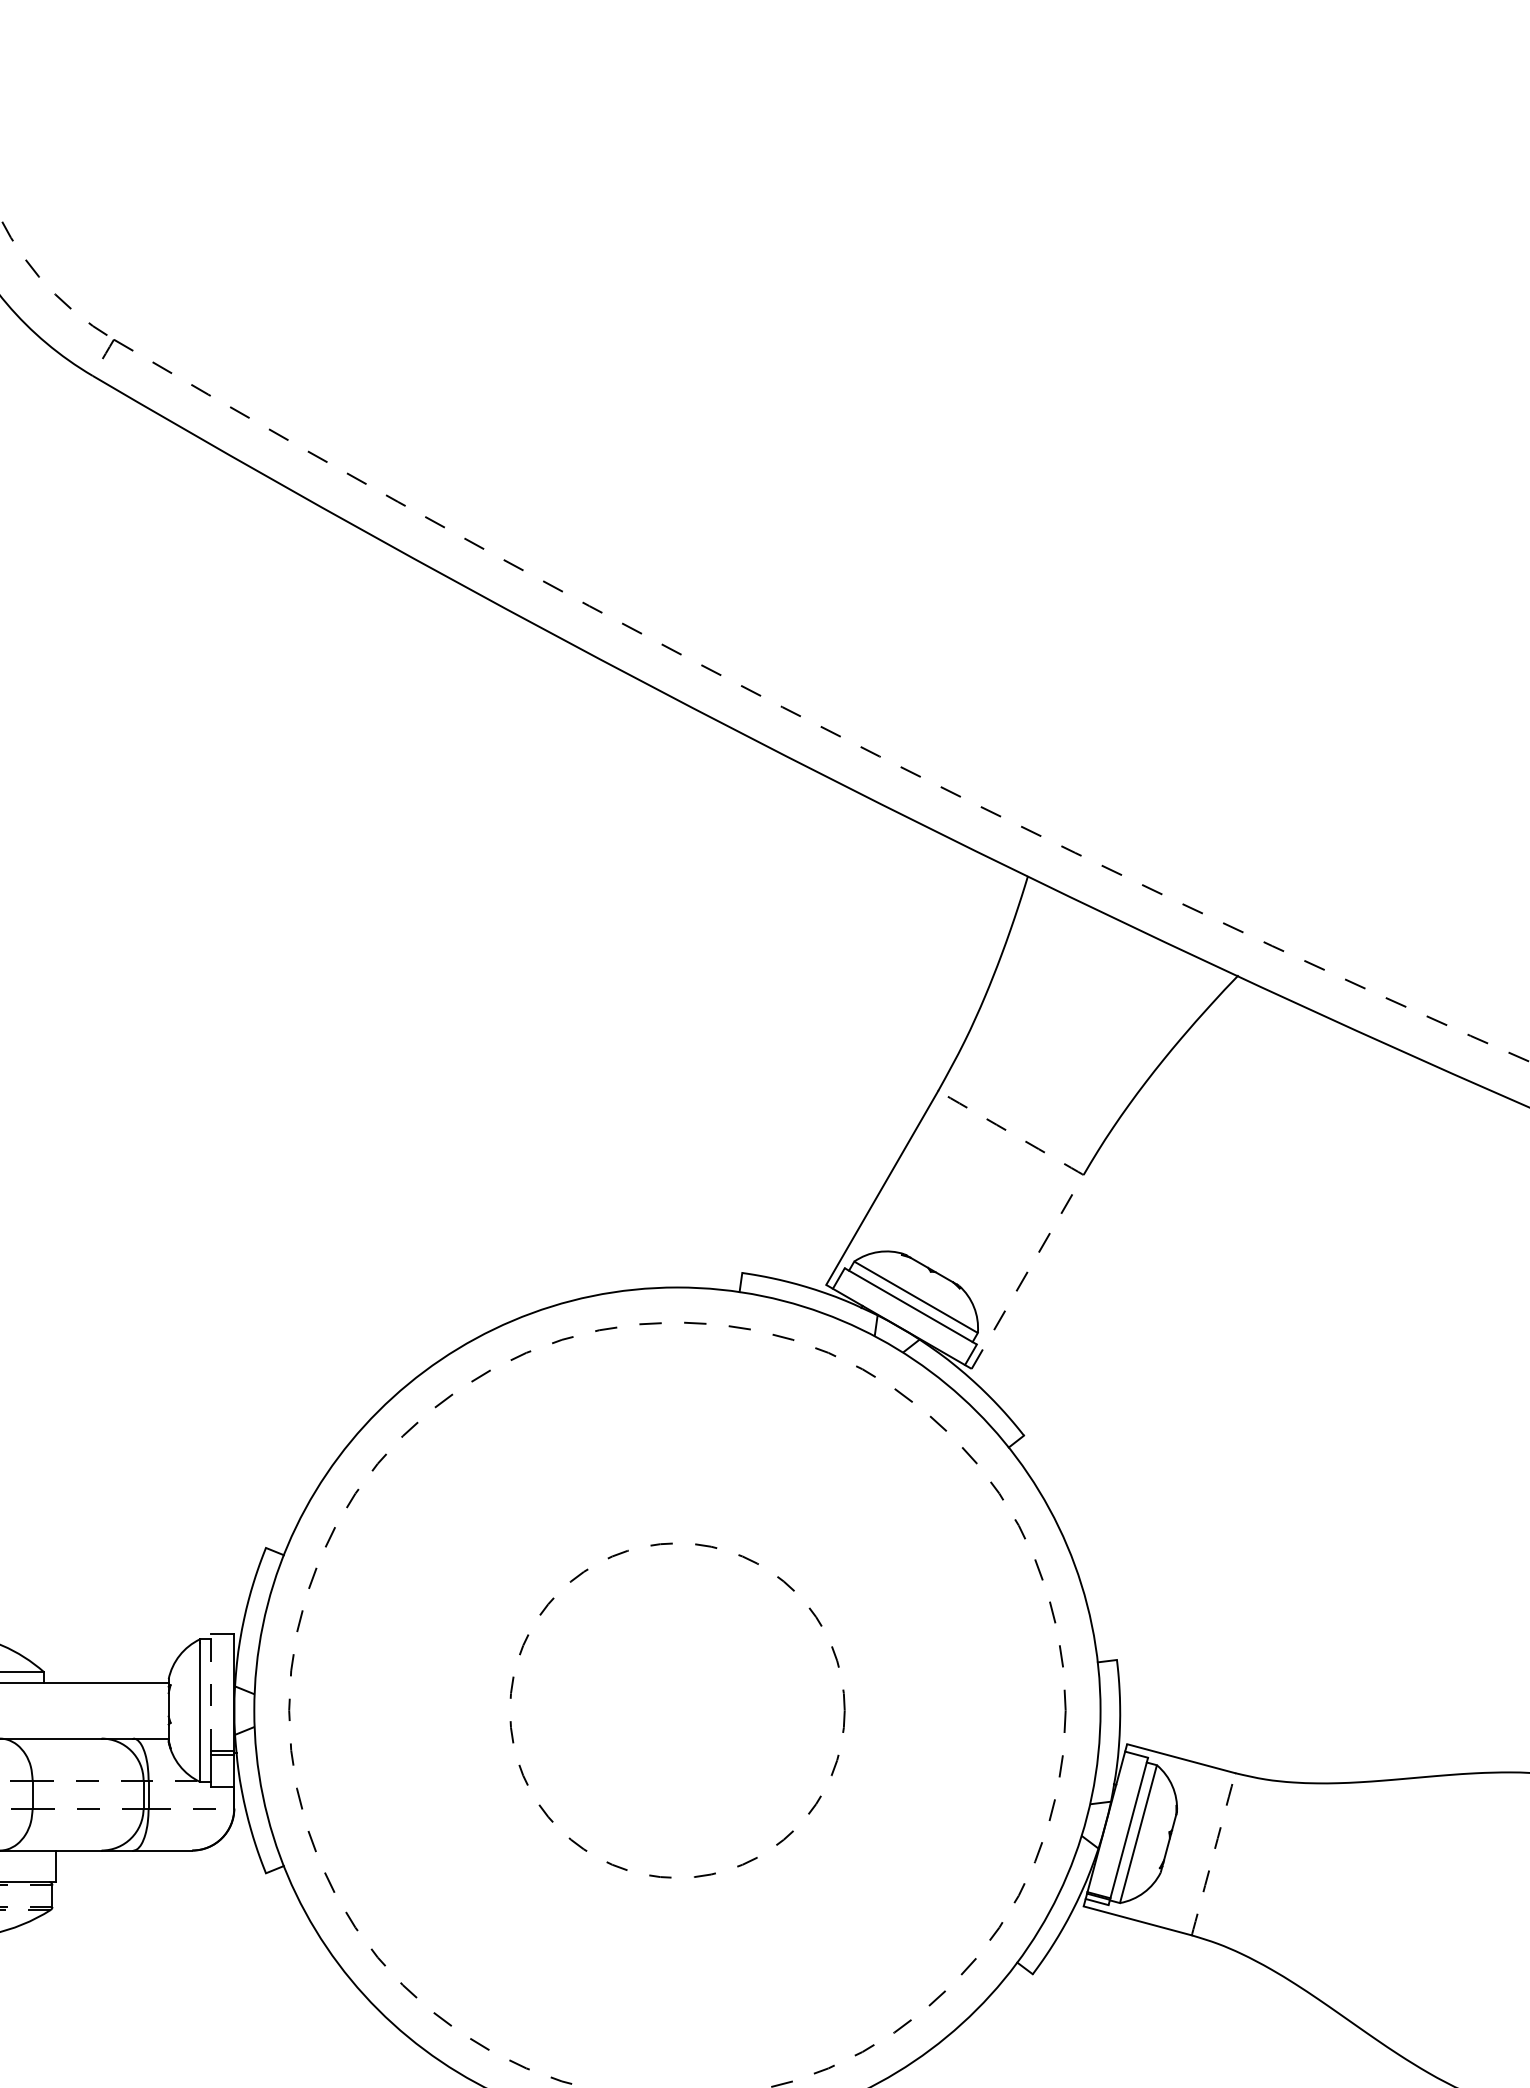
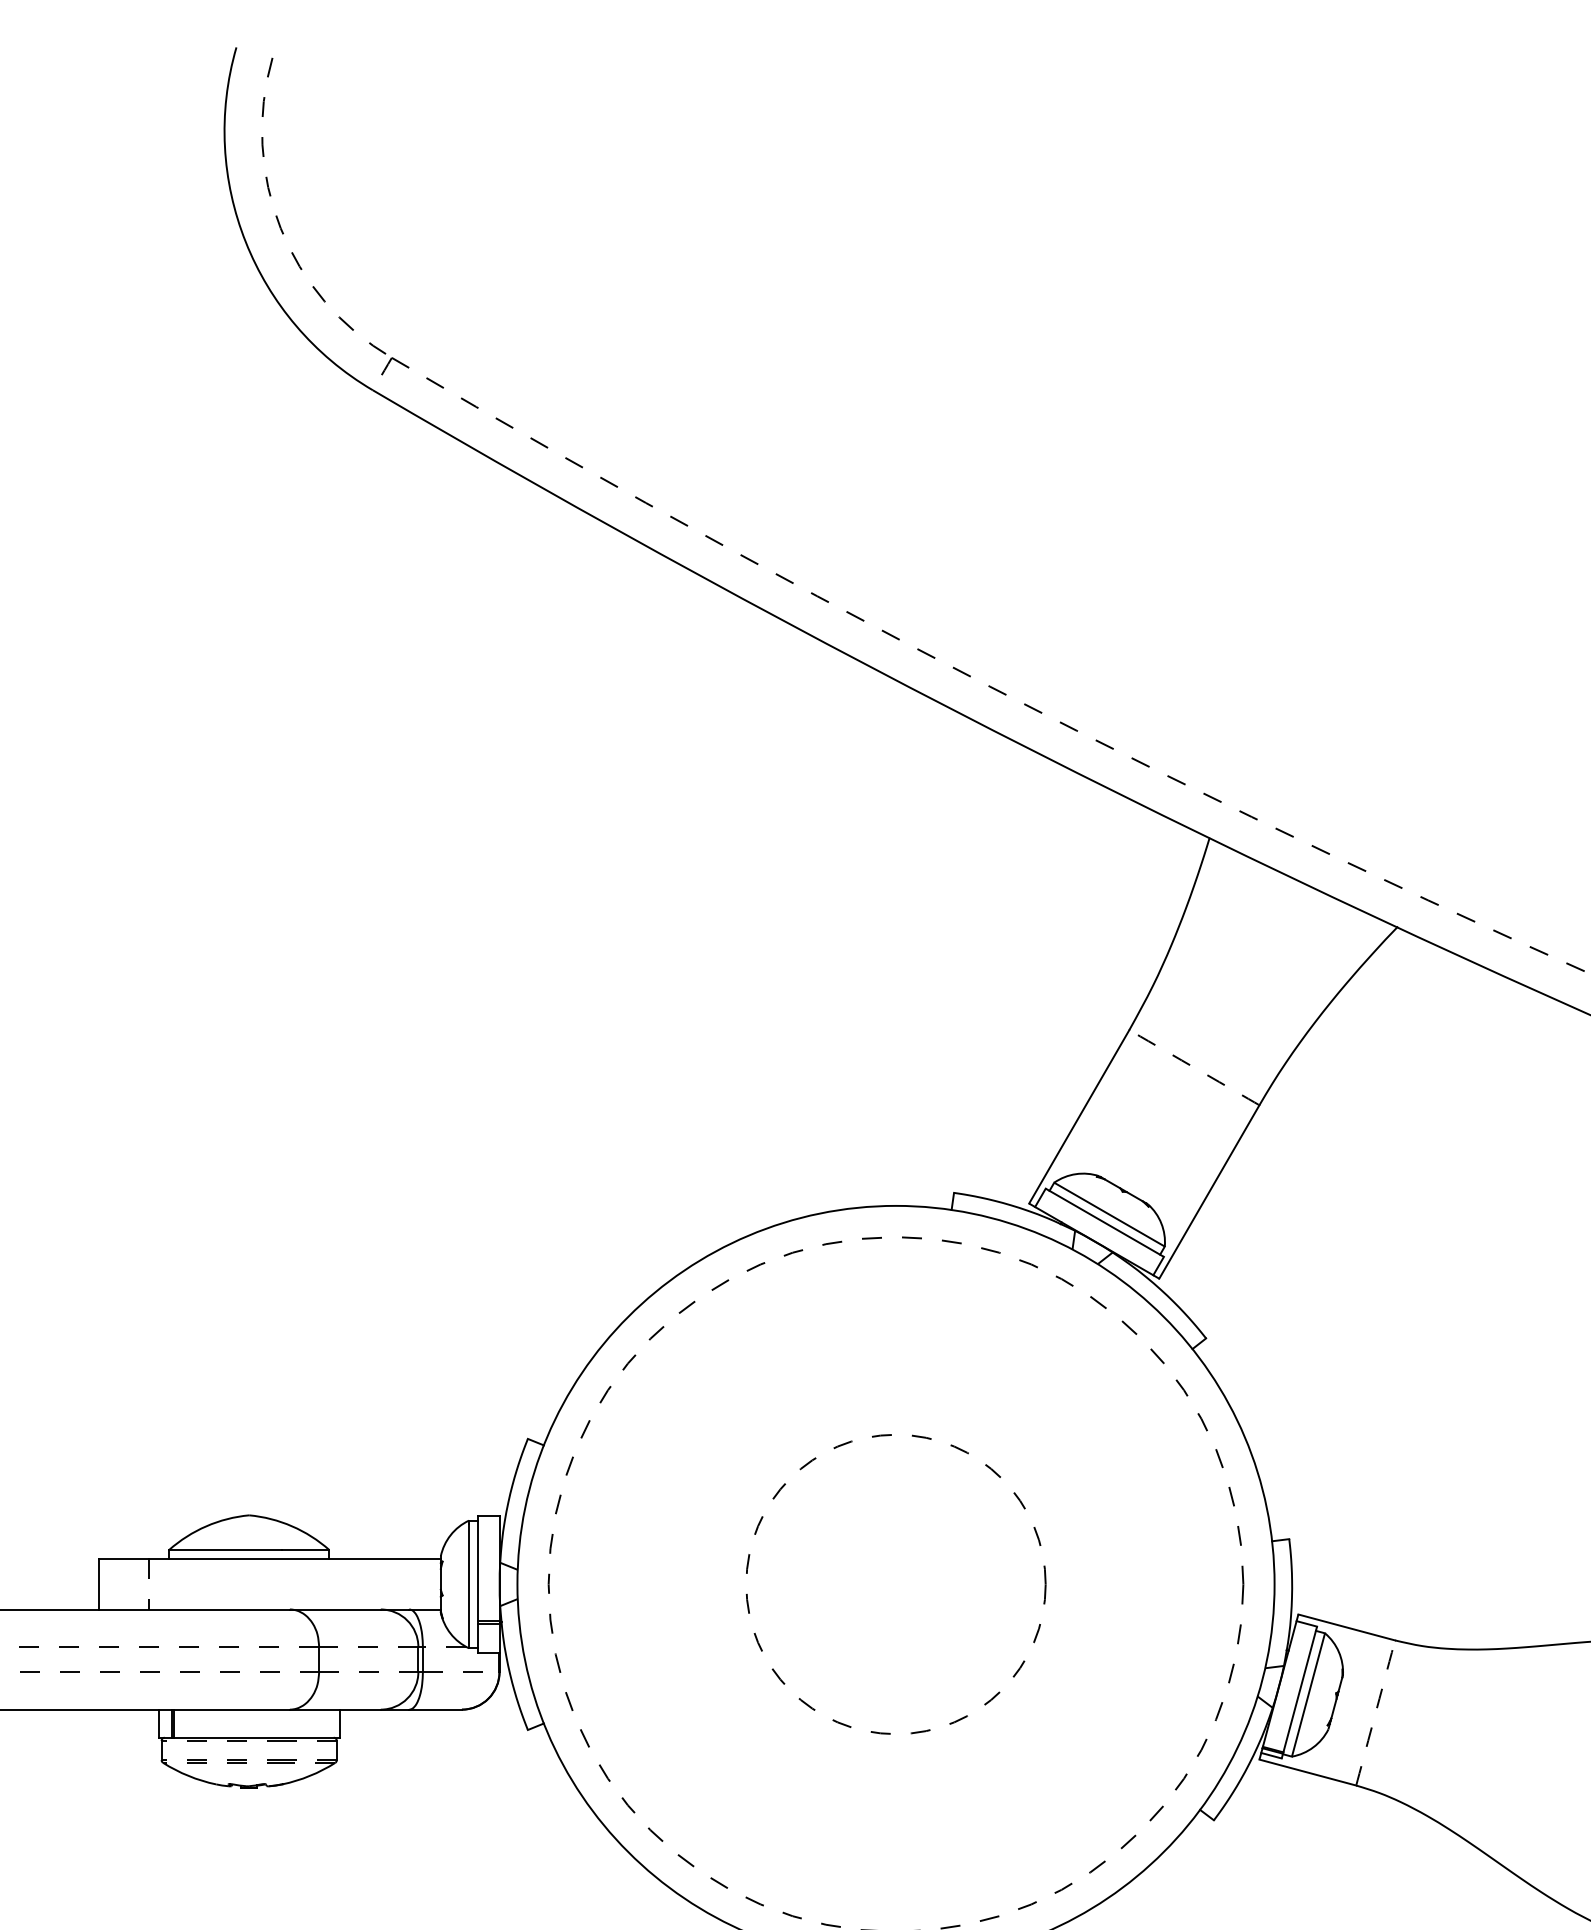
line: (1027, 1271) -> (1209, 1191), dashed -> solid
line: (210, 1692) -> (478, 1568), dashed -> solid

